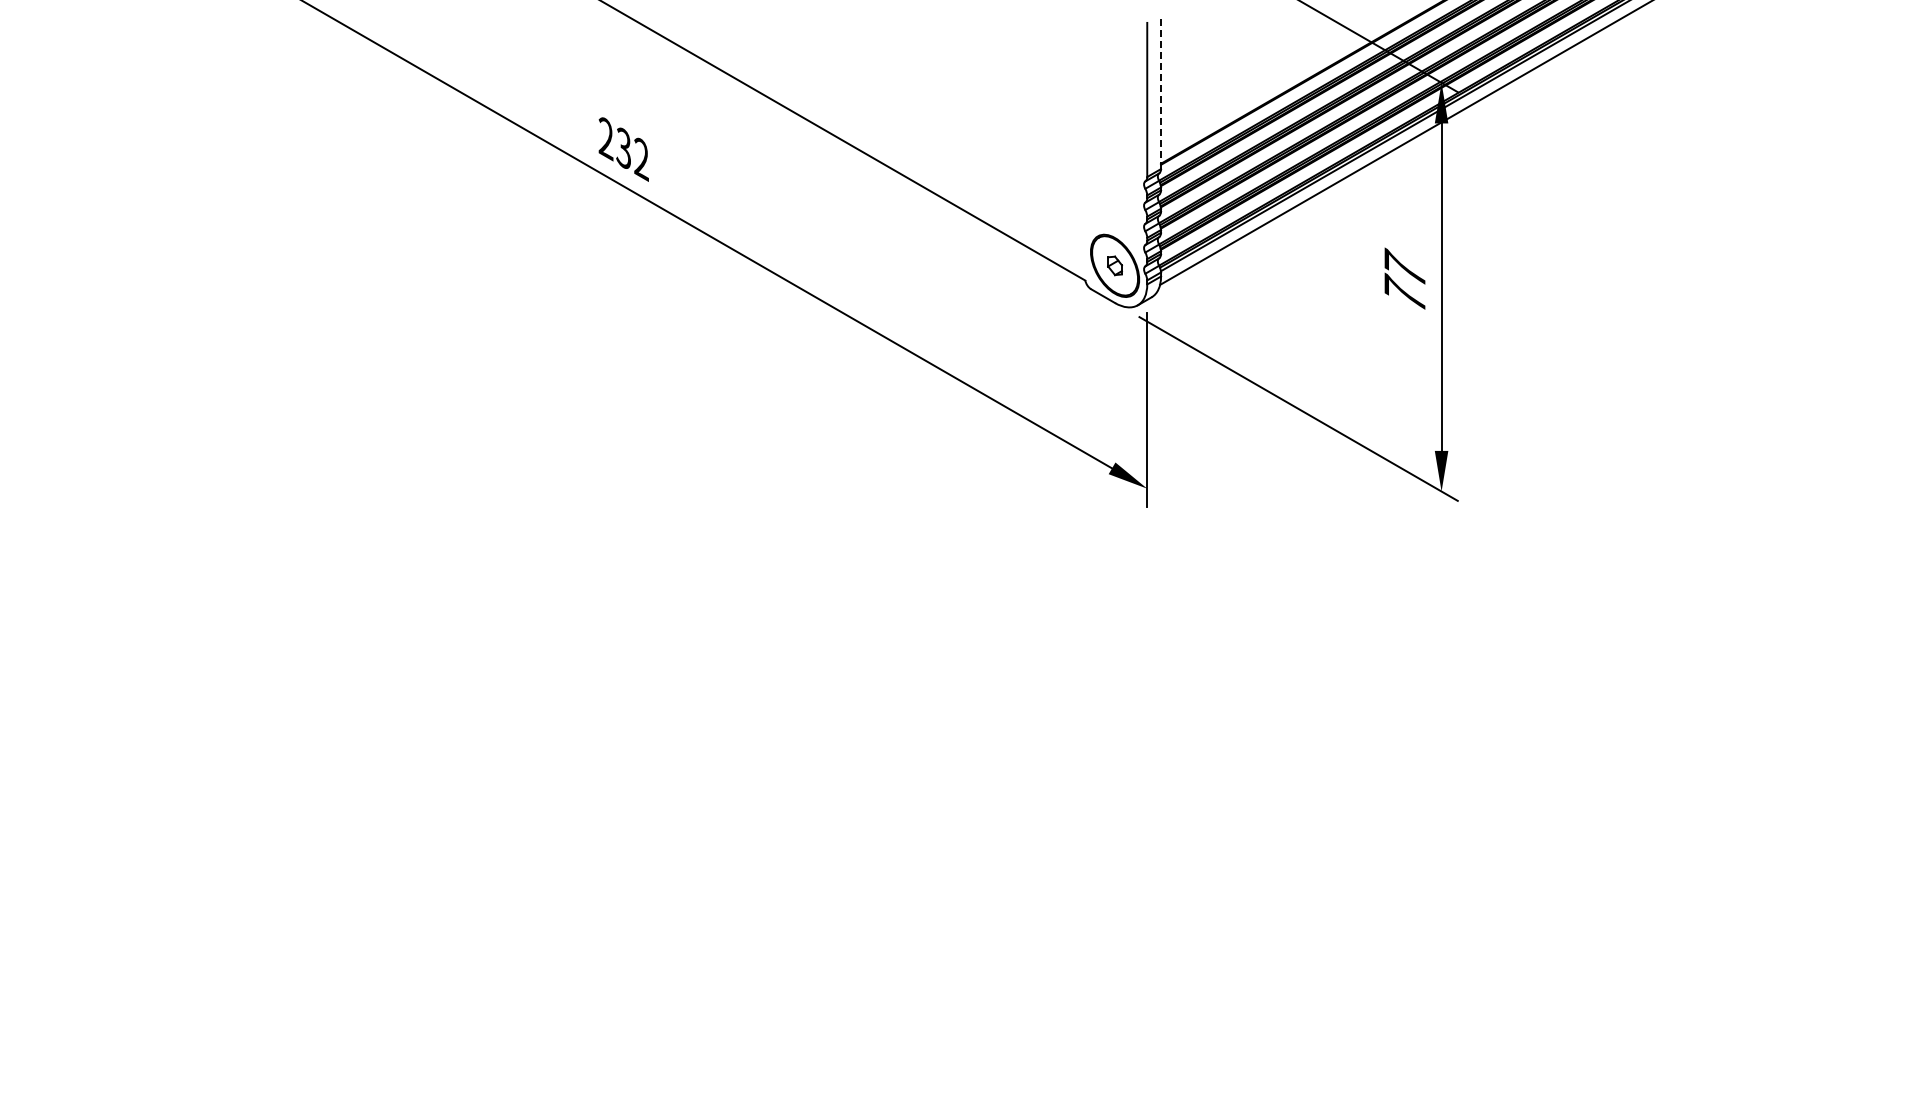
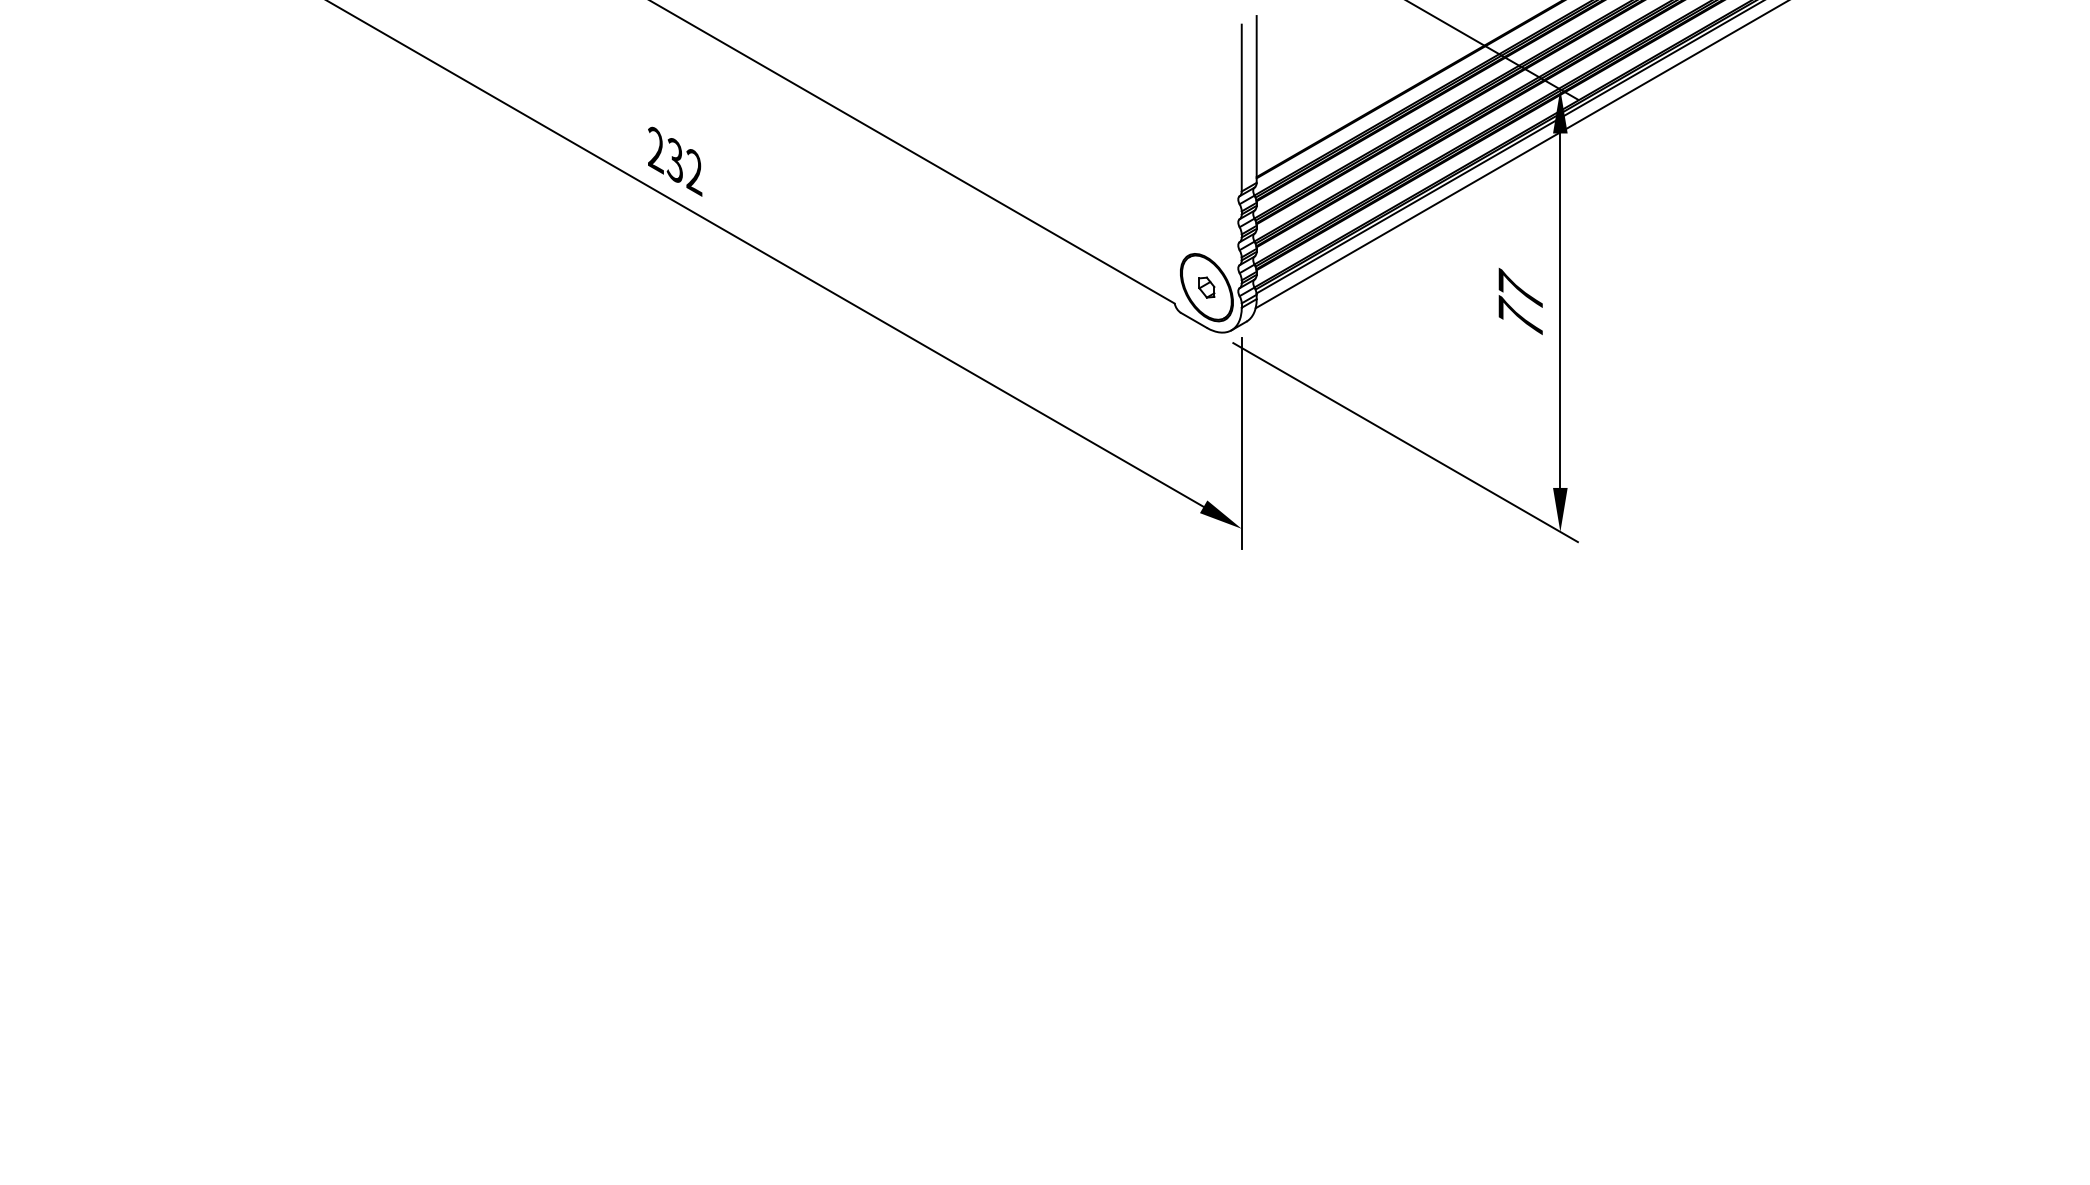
line: (1161, 91) -> (1257, 98), dashed -> solid

